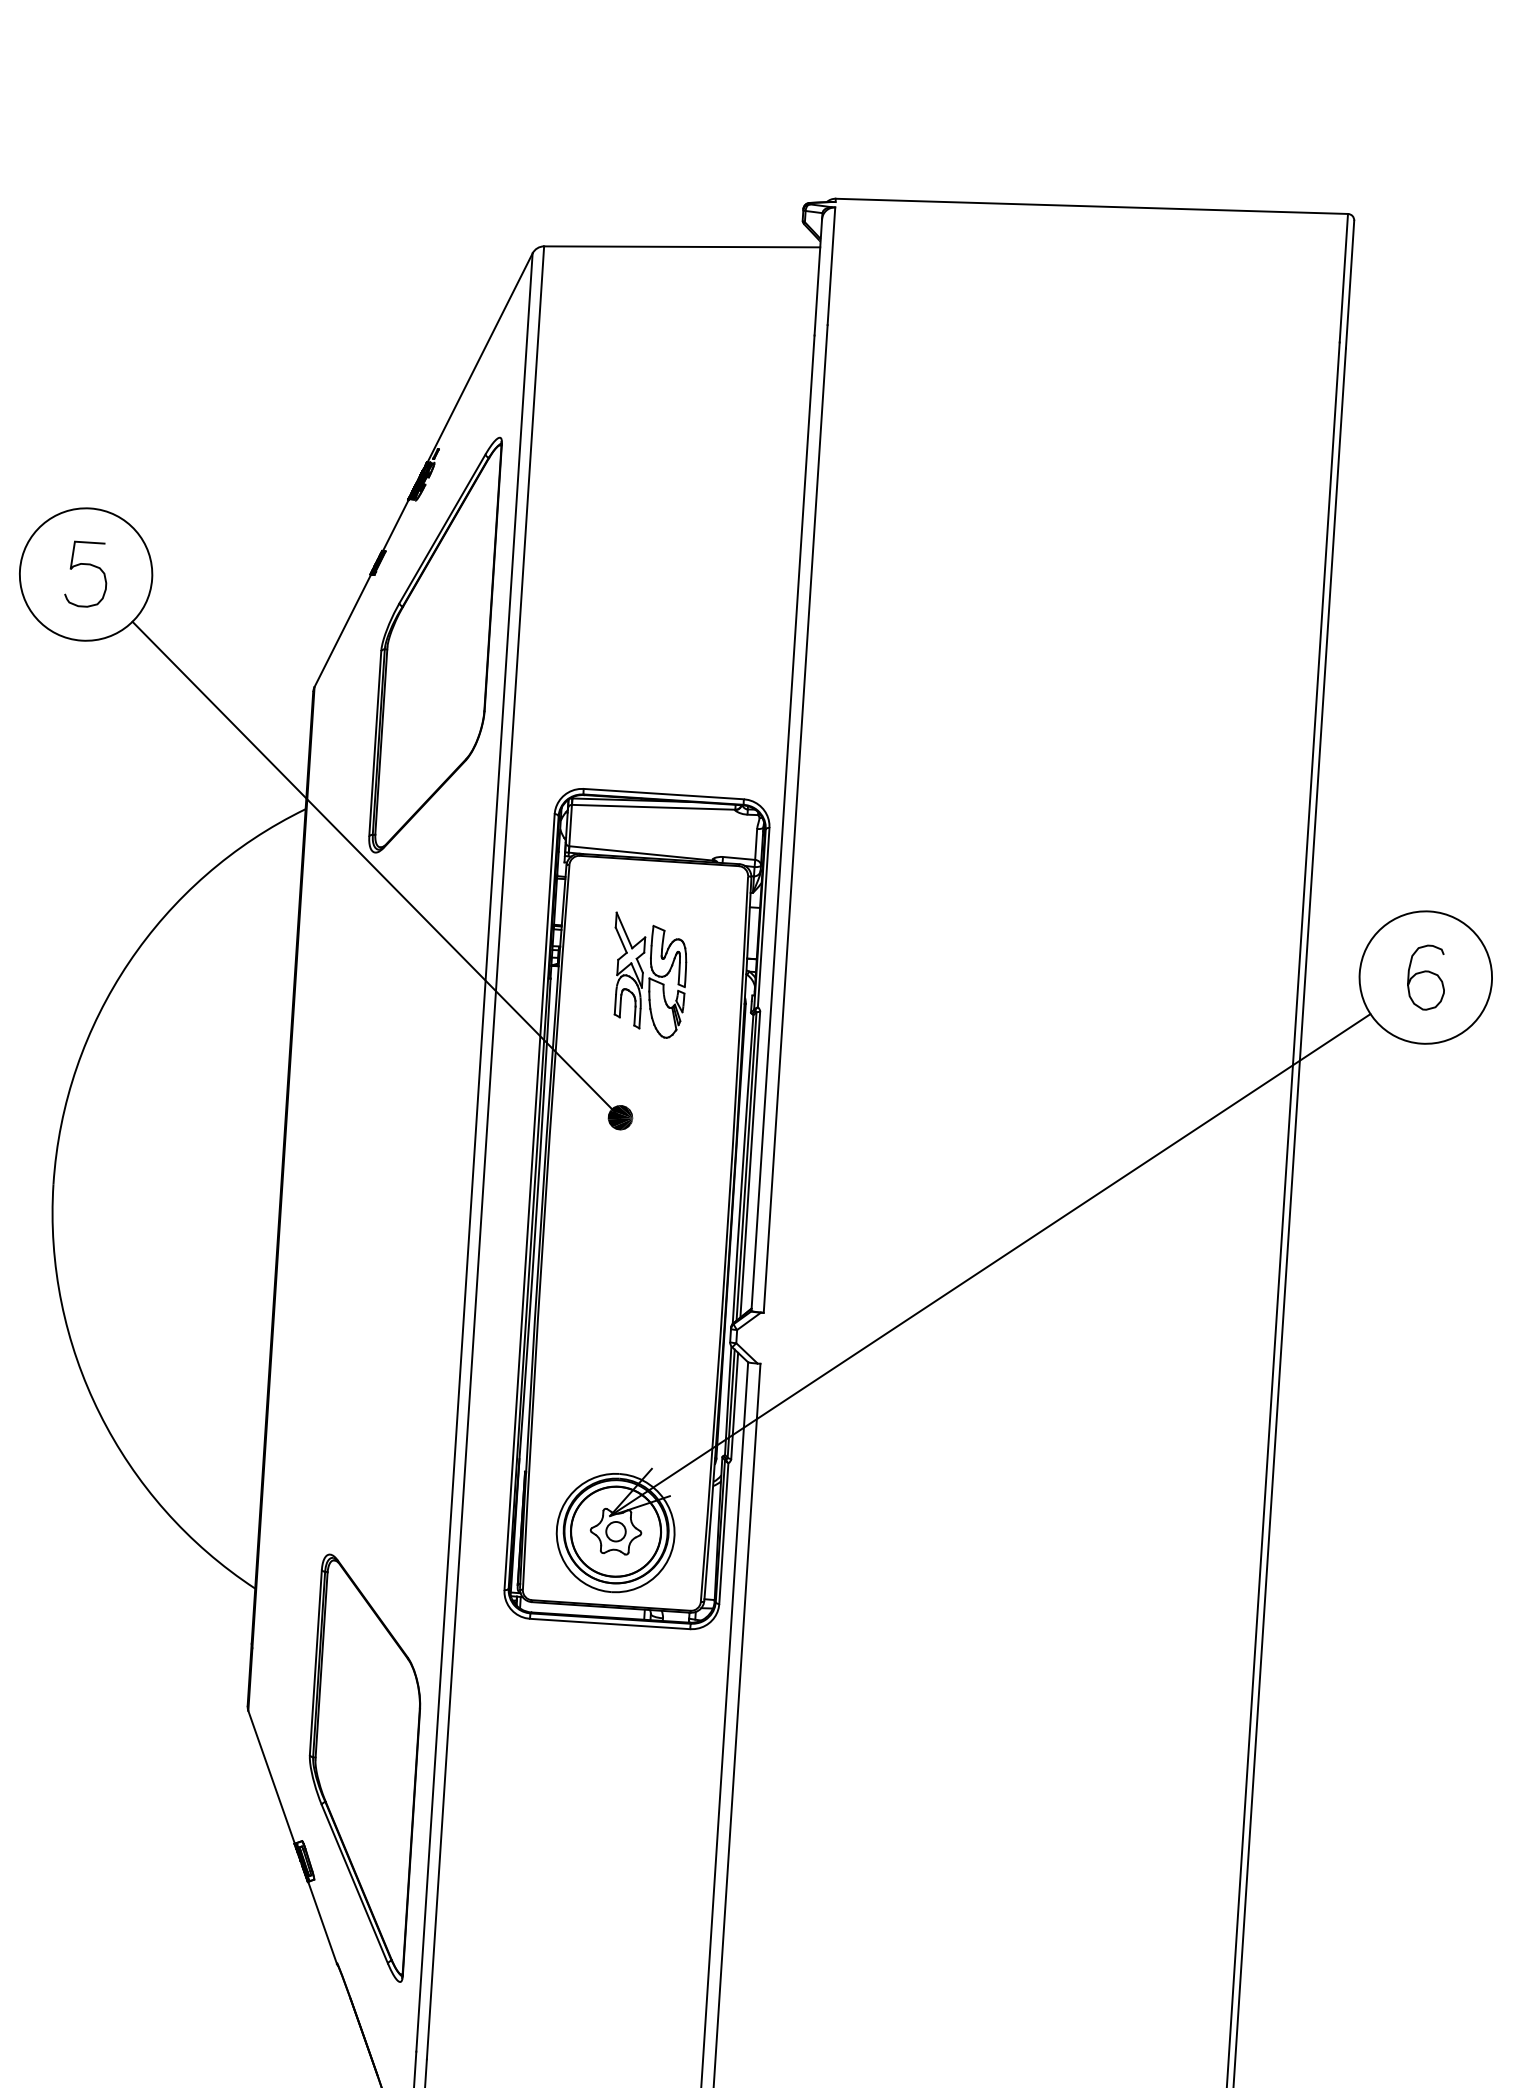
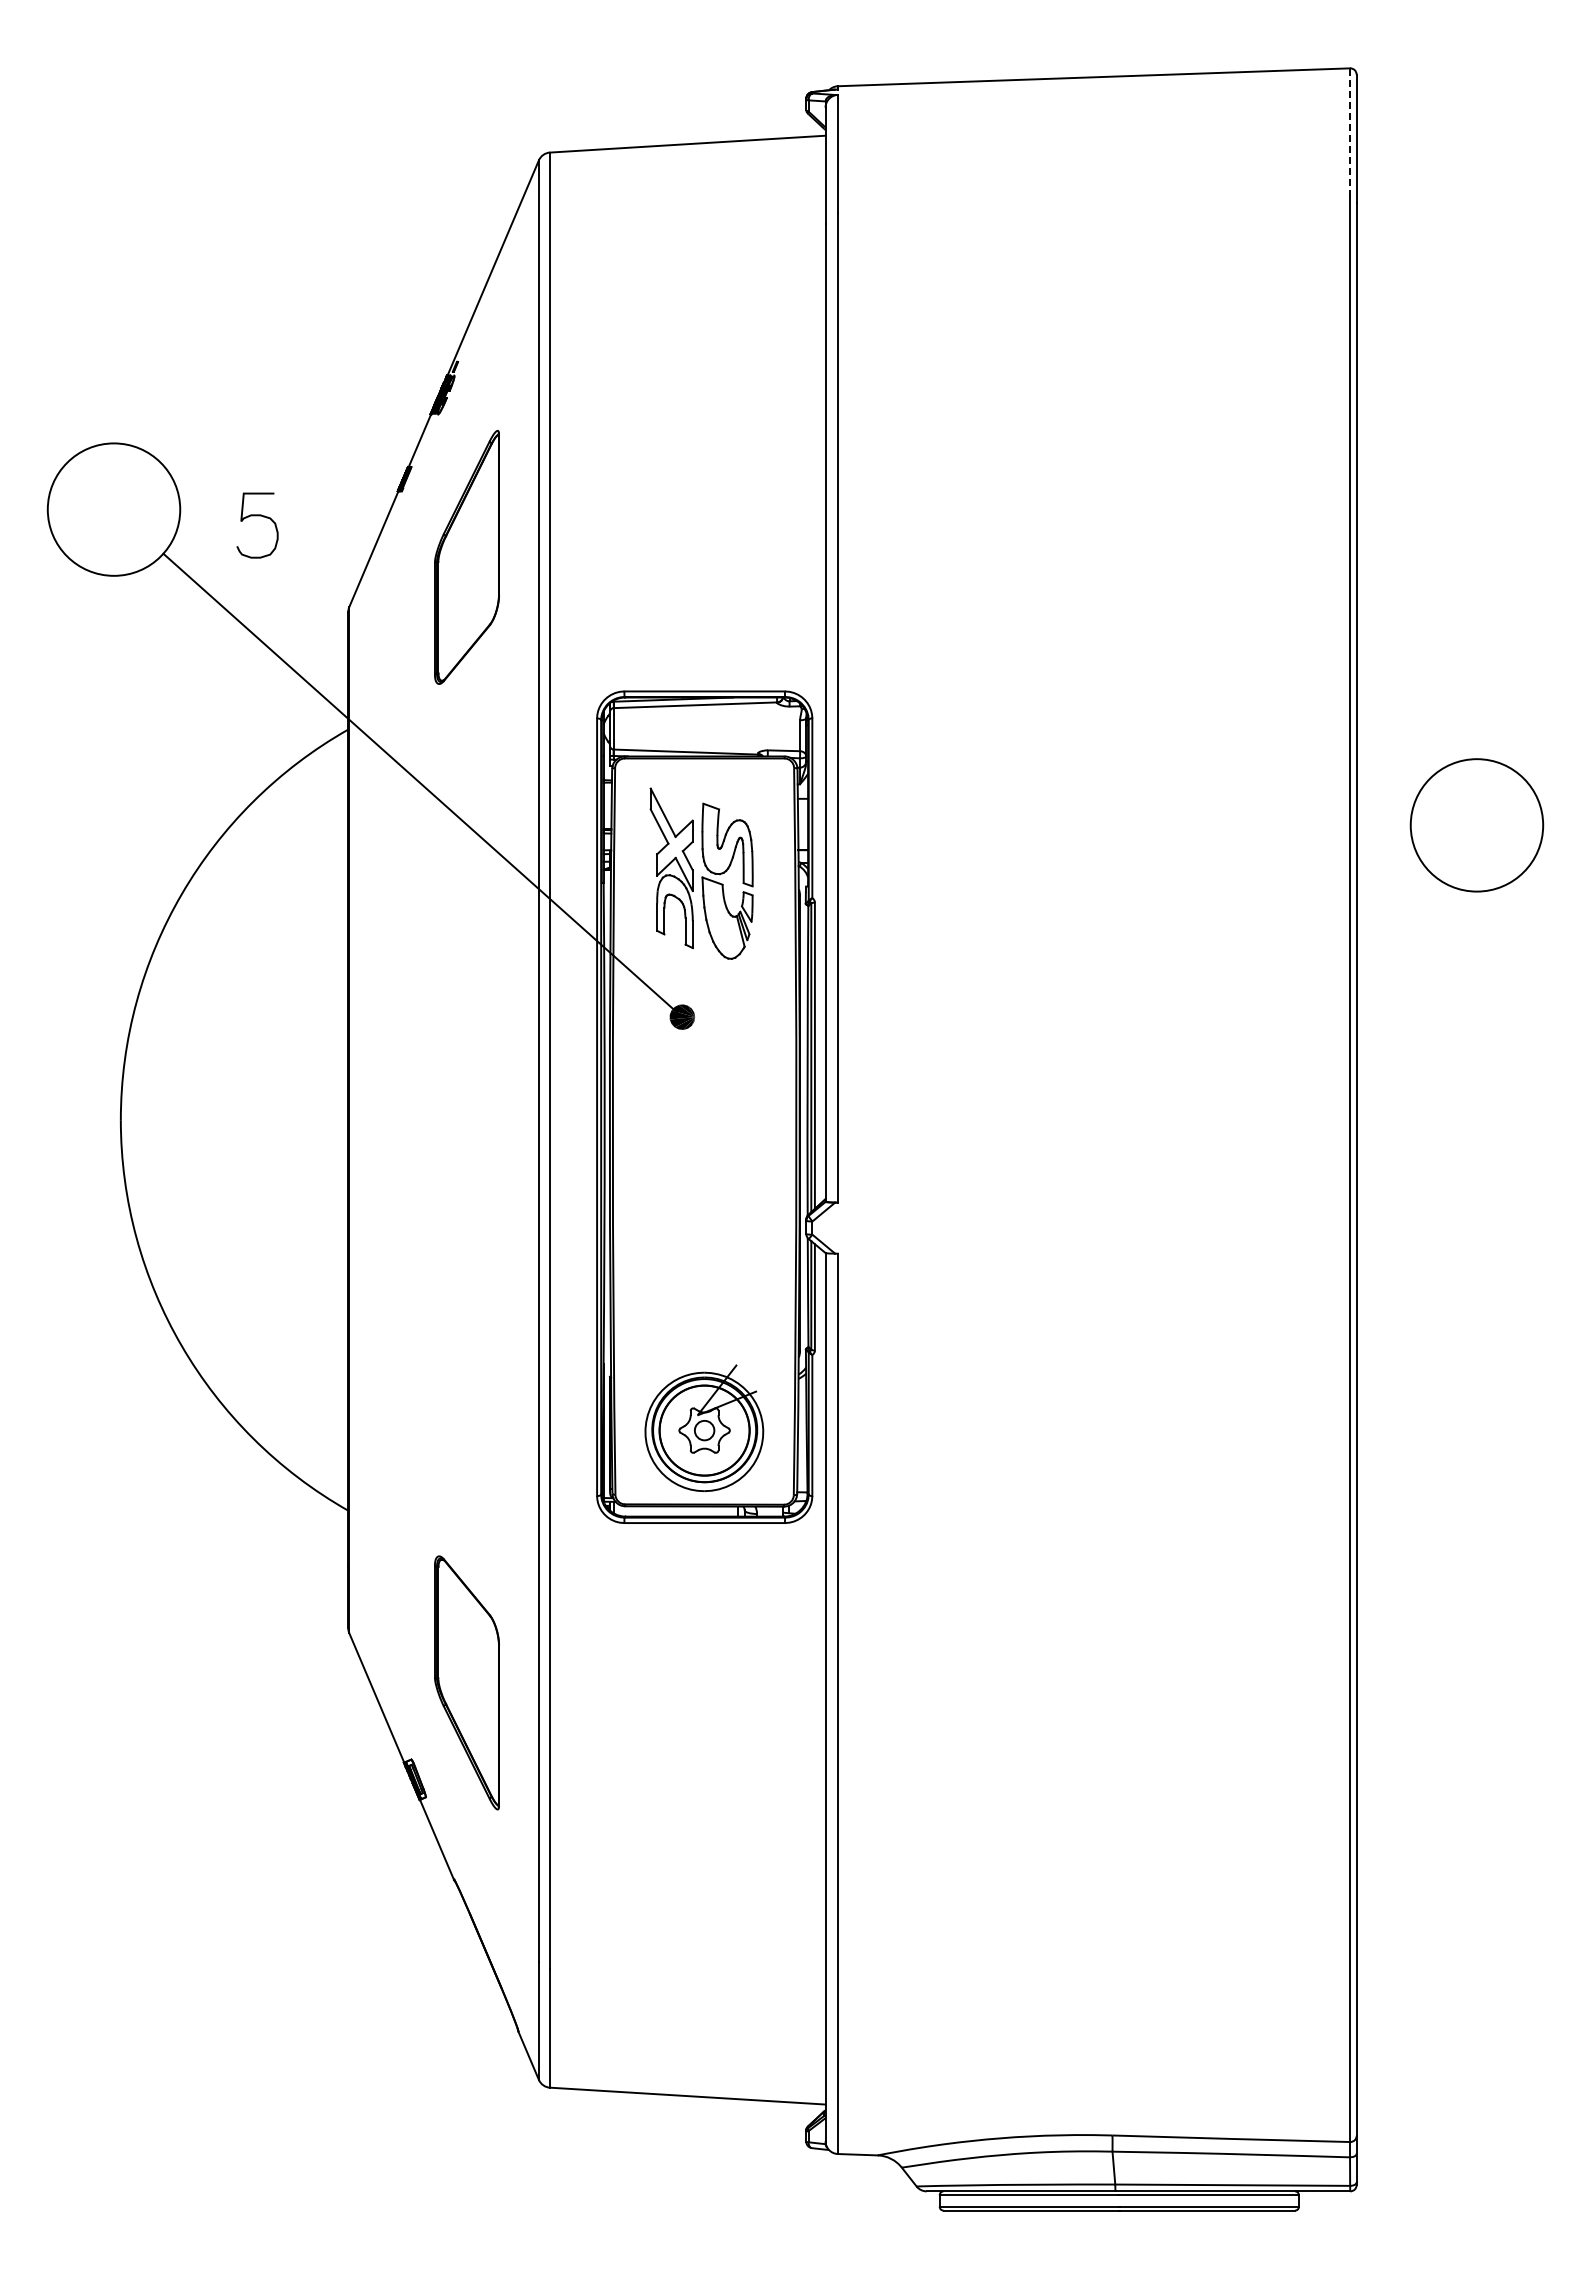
line: (1344, 278) -> (1350, 132), solid -> dashed
curve: (87, 565) -> (257, 516), moved
part: (434, 645) -> (466, 557), size x0.6
curve: (1426, 972) -> (1477, 820), removed
part: (648, 975) -> (701, 873), size x1.4
line: (989, 1265) -> (1060, 1140), removed
part: (362, 1767) -> (466, 1682), size x0.6

